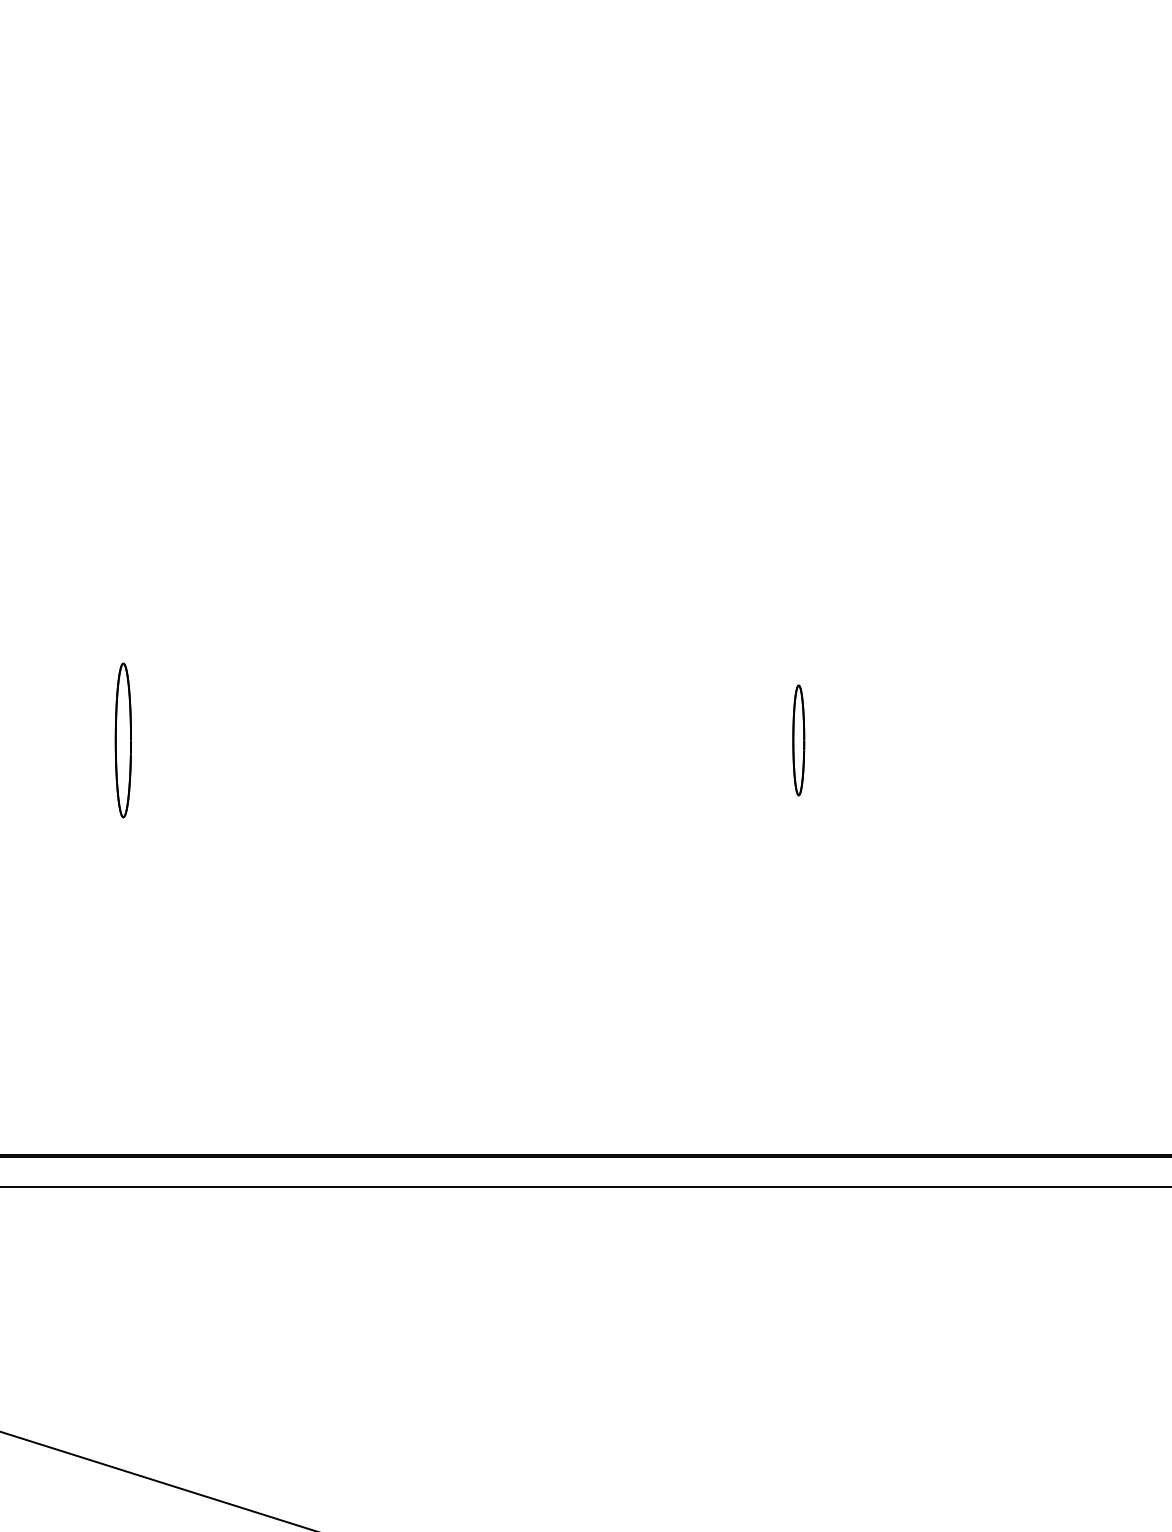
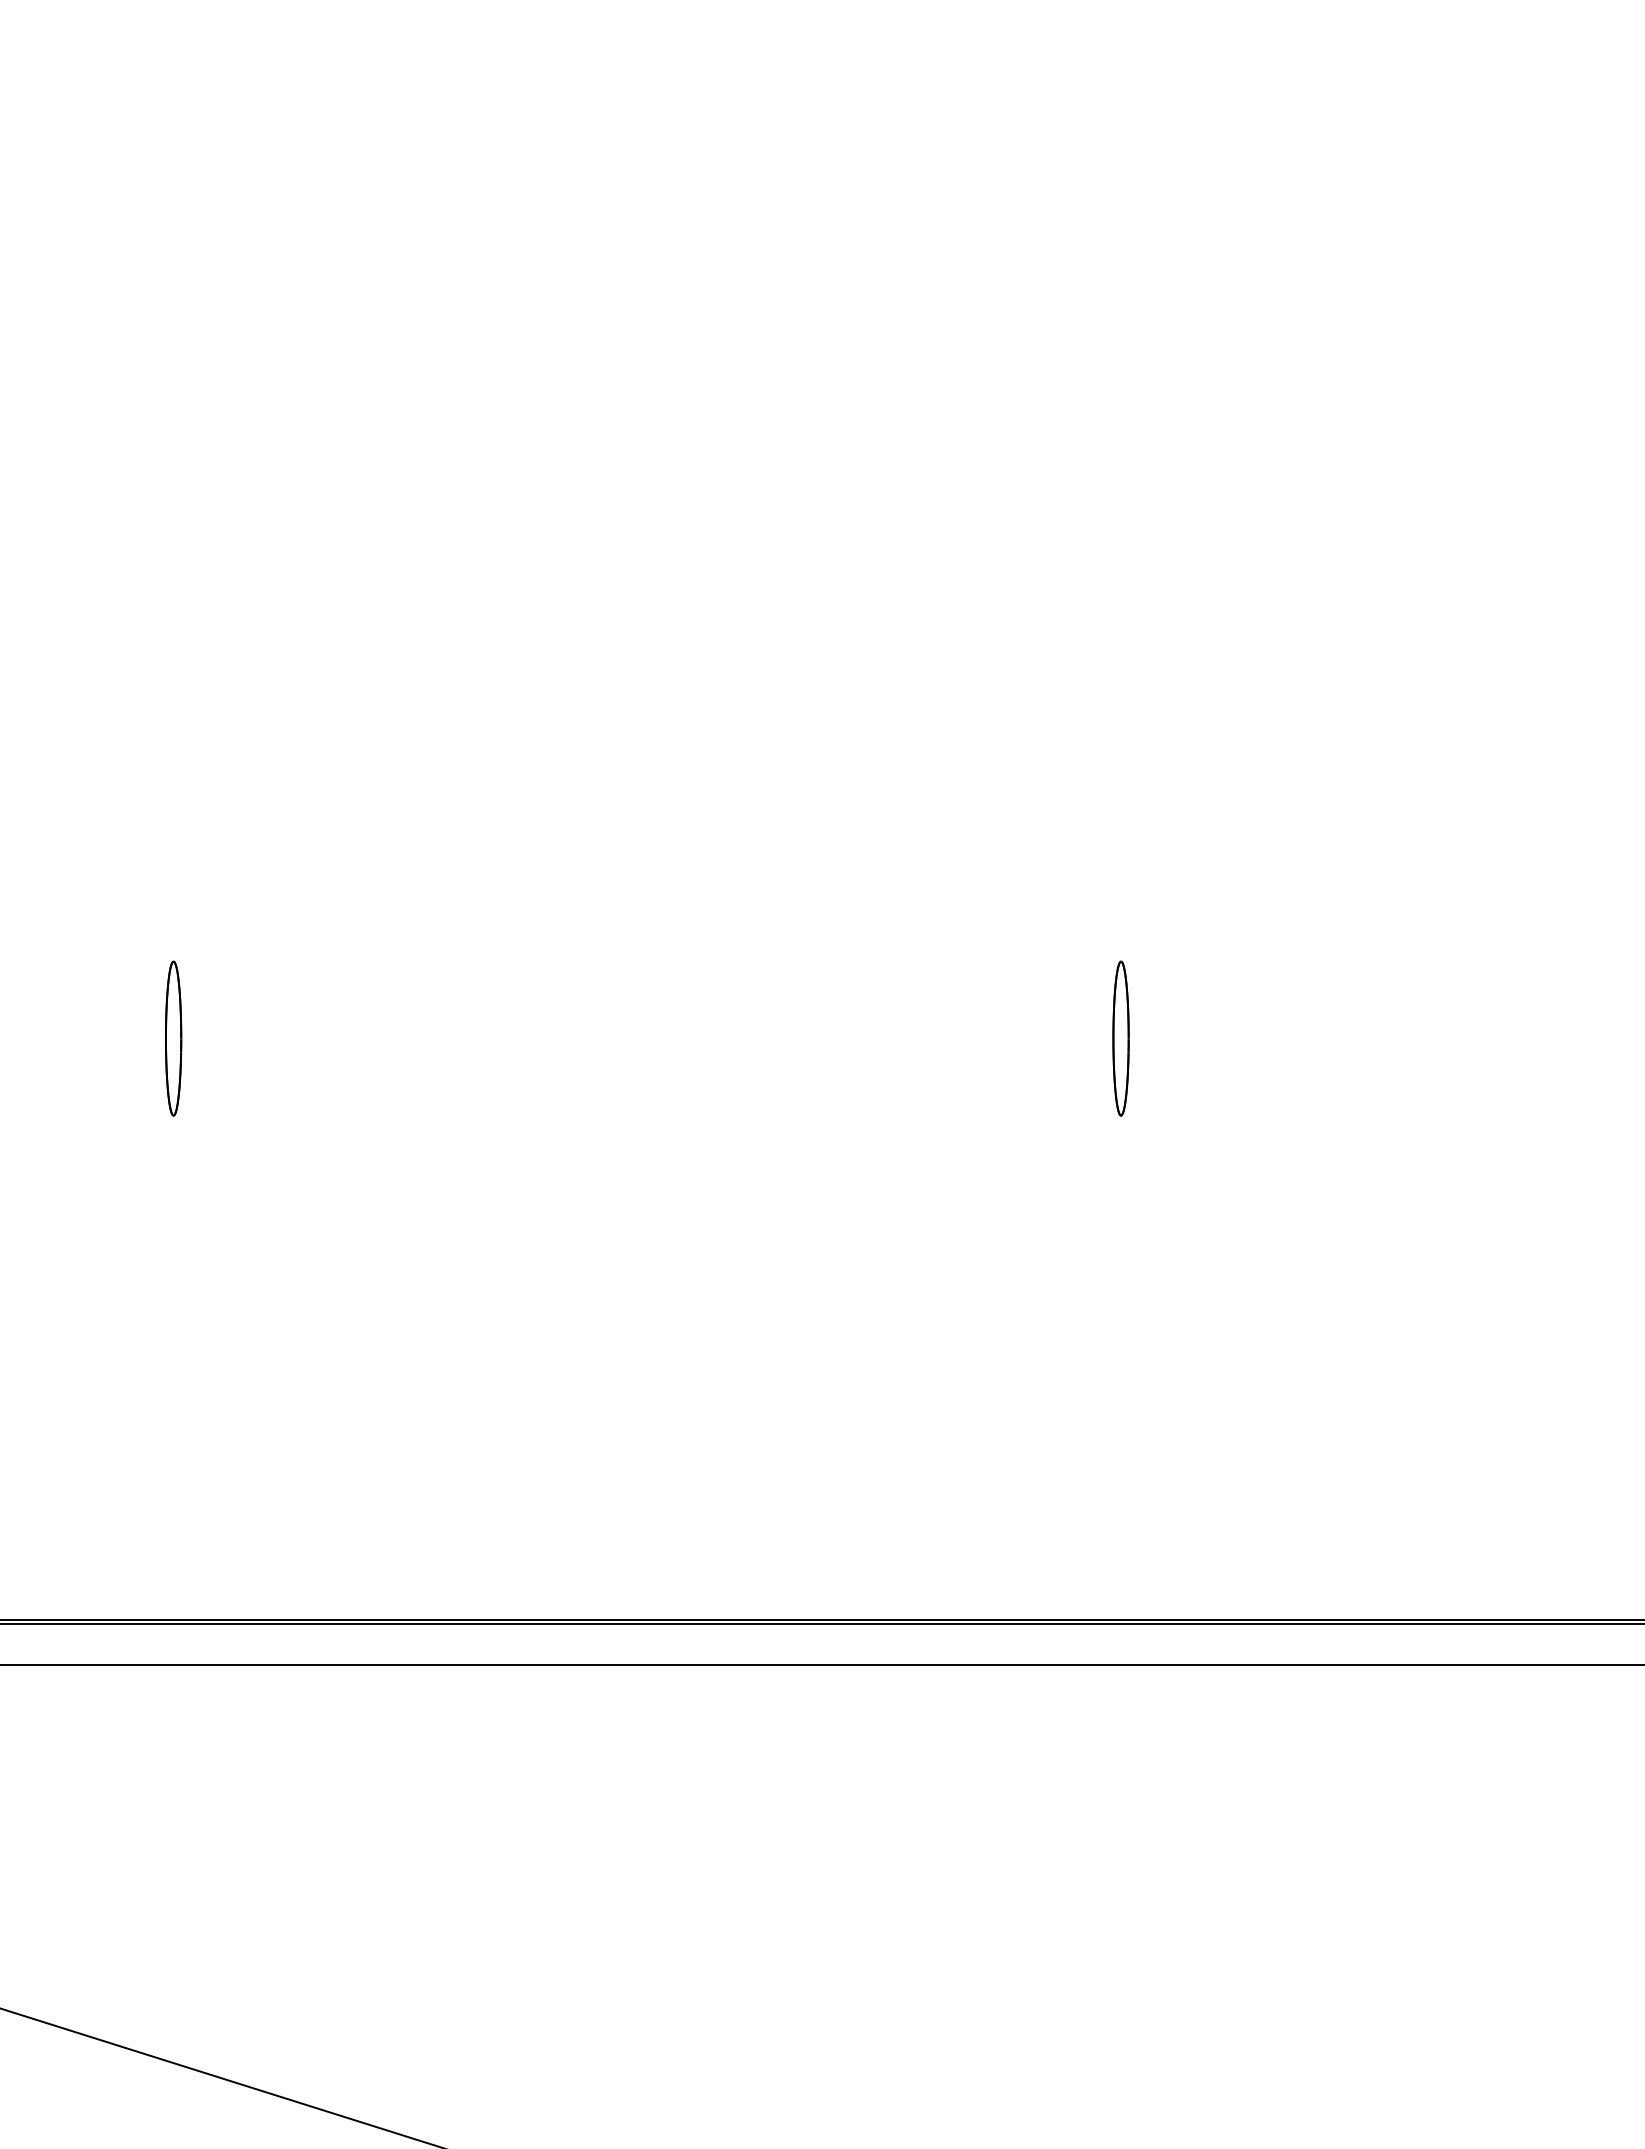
part: (123, 740) -> (173, 1038), size x0.71

